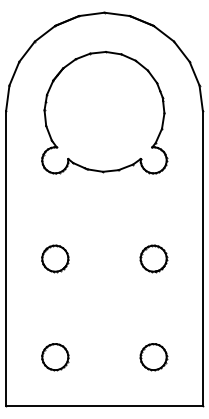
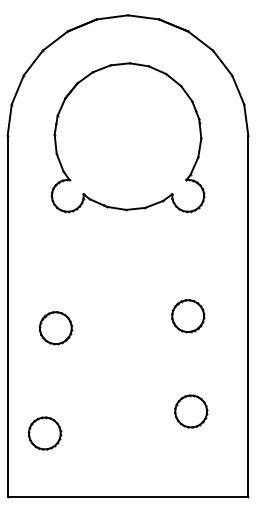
part: (55, 258) -> (56, 328), moved
part: (55, 357) -> (45, 433), moved
part: (153, 357) -> (191, 411), moved

